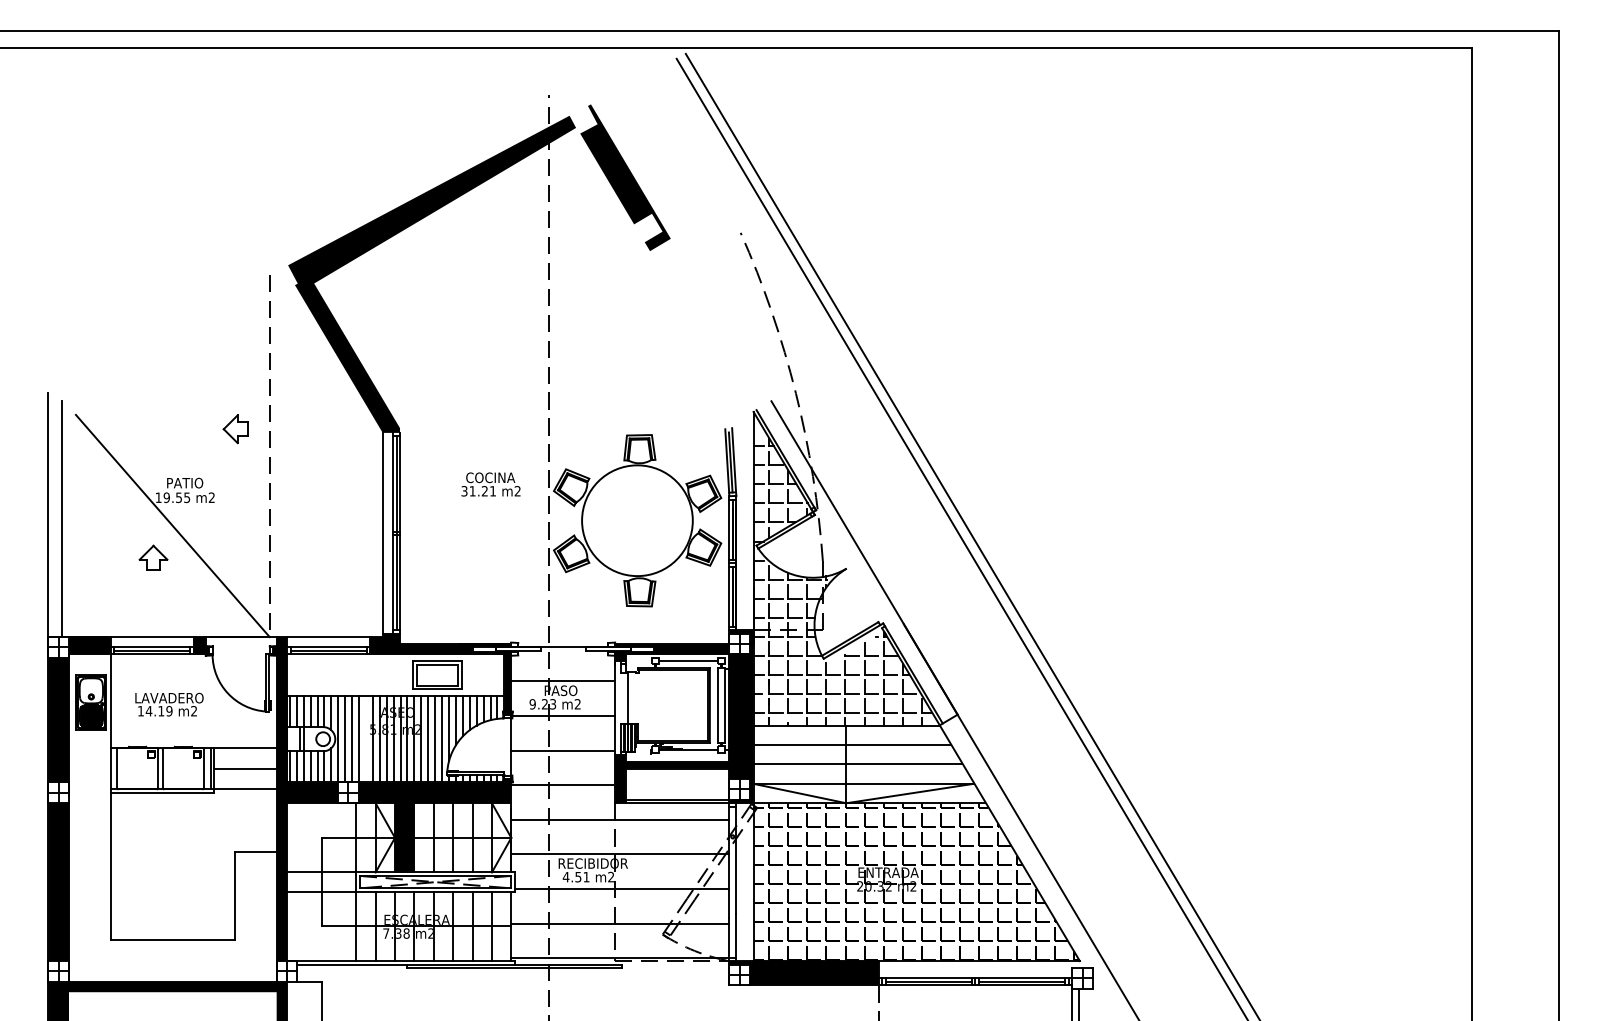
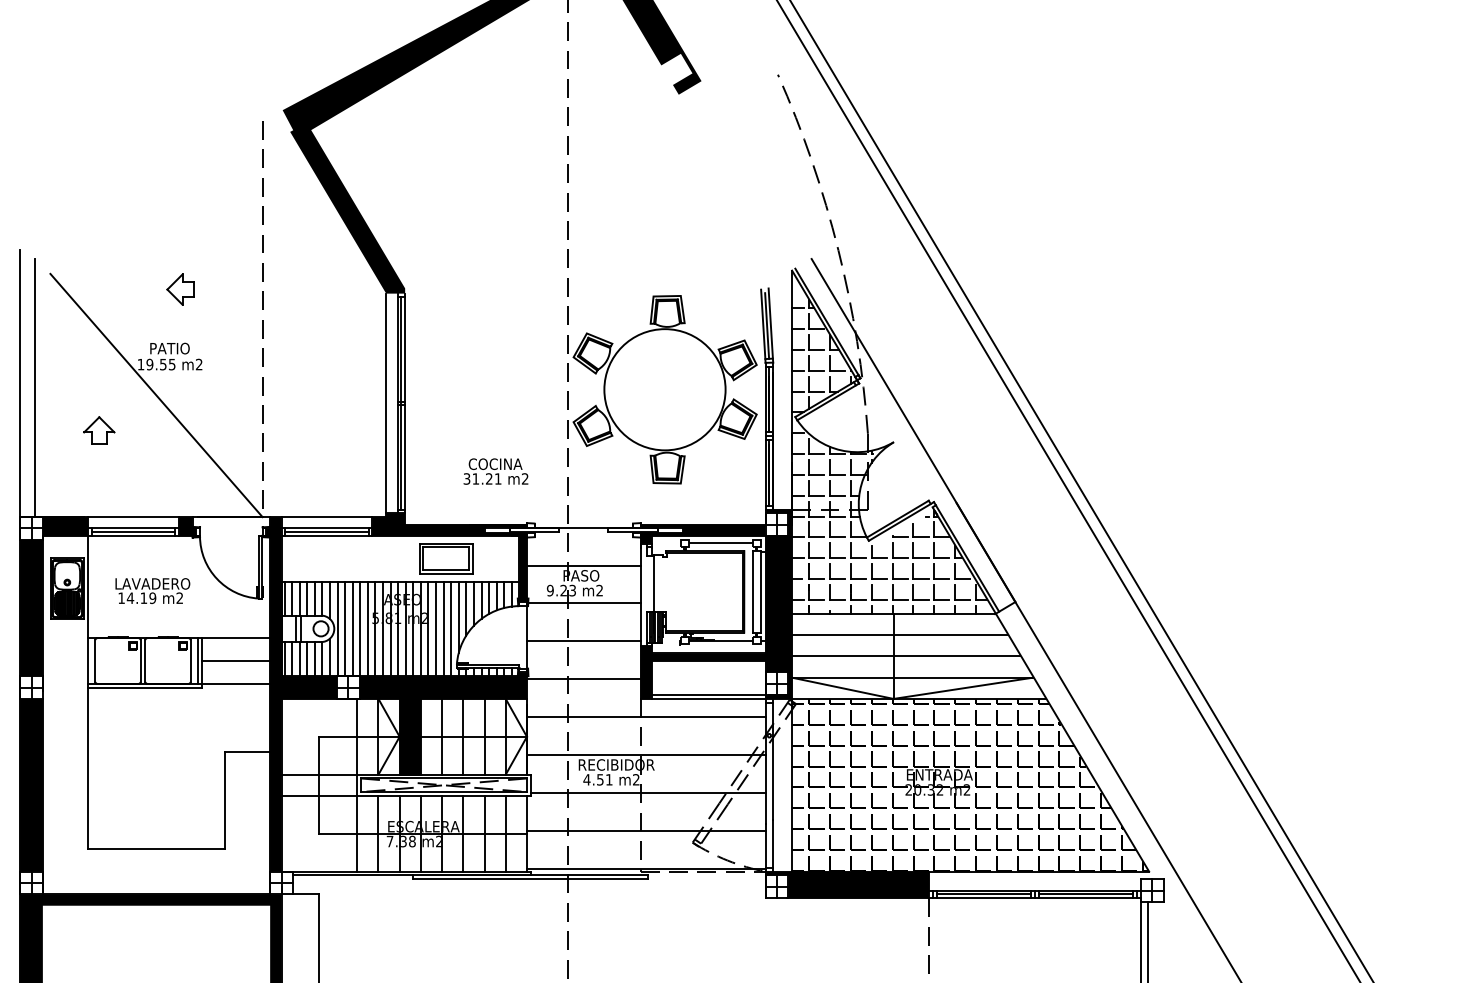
part: (235, 429) -> (180, 289), moved
text: (490, 484) -> (495, 471), moved
part: (153, 557) -> (99, 429), moved
line: (365, 738) -> (367, 628), added

